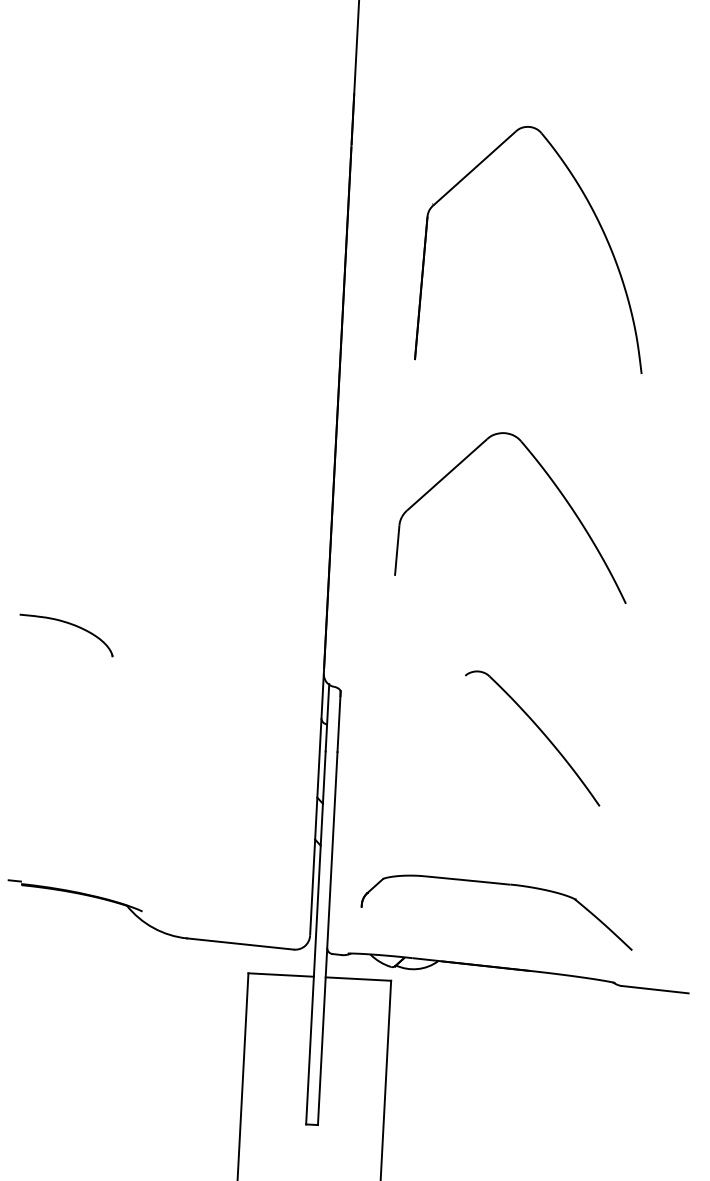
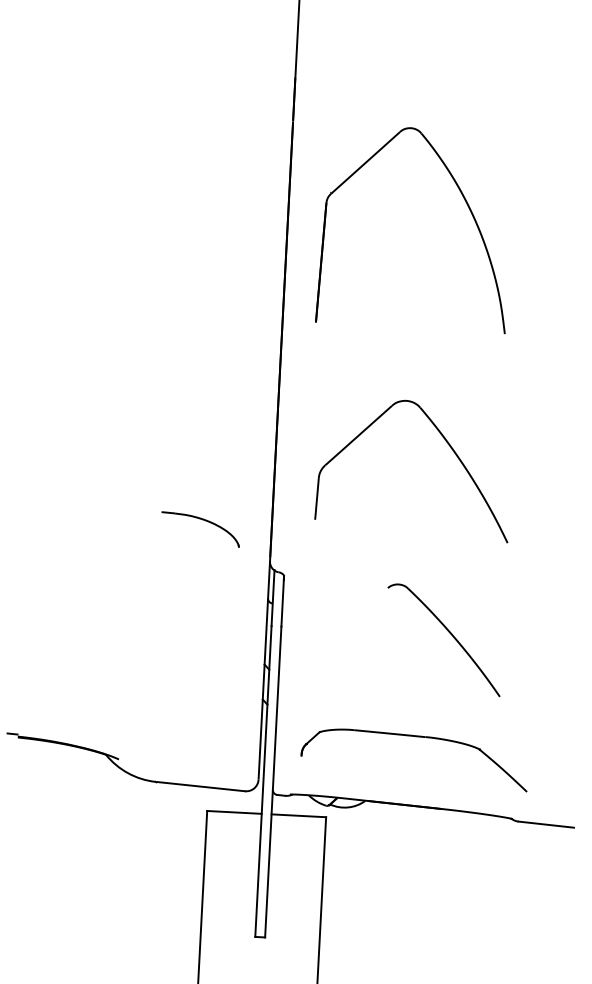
part: (594, 215) -> (465, 202), moved
part: (556, 488) -> (449, 447), moved
part: (71, 625) -> (204, 521), moved
part: (539, 730) -> (449, 633), moved

